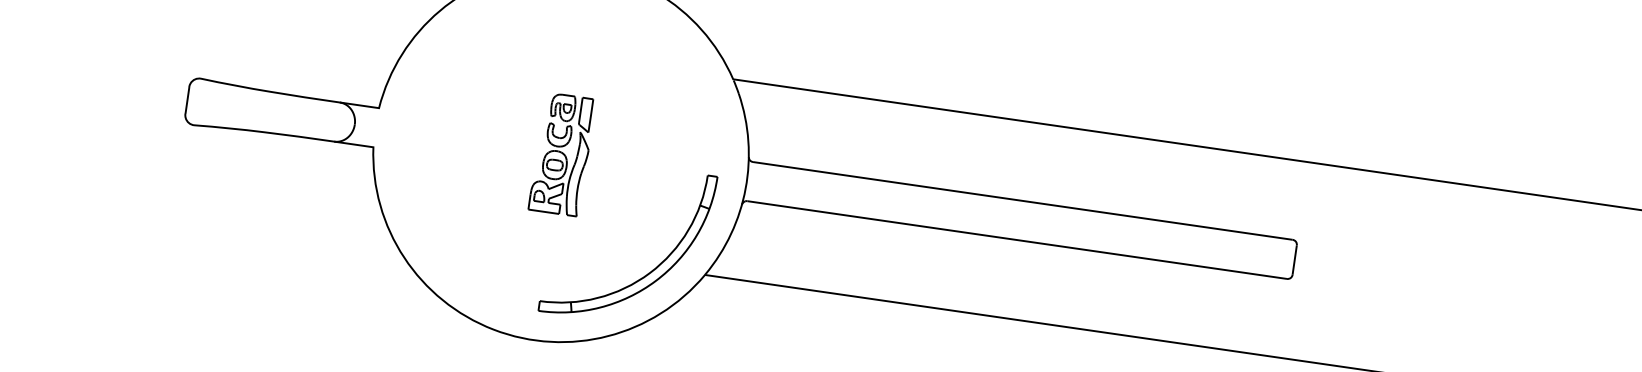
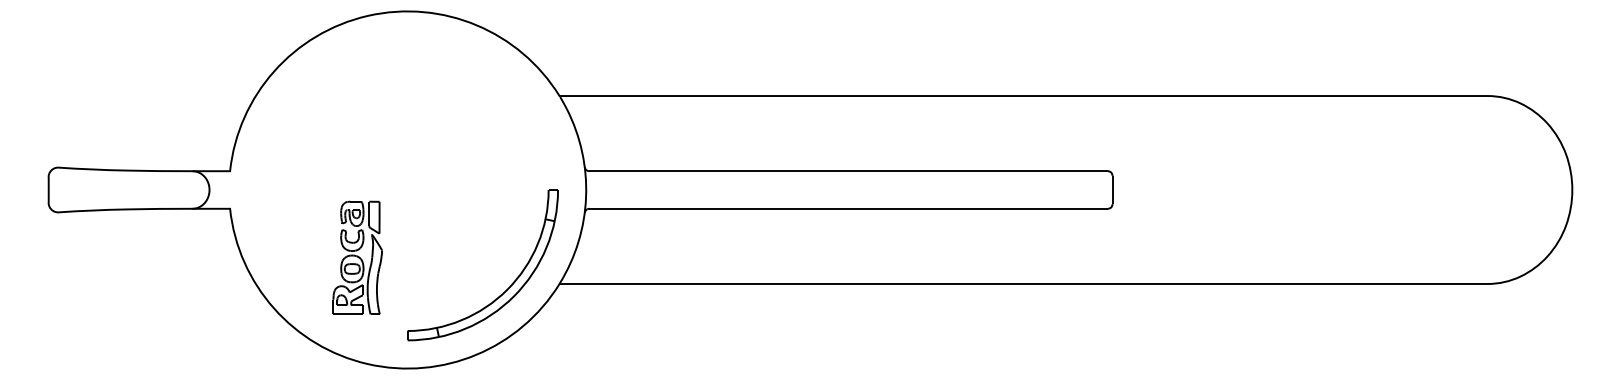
part: (561, 153) -> (357, 257), moved

